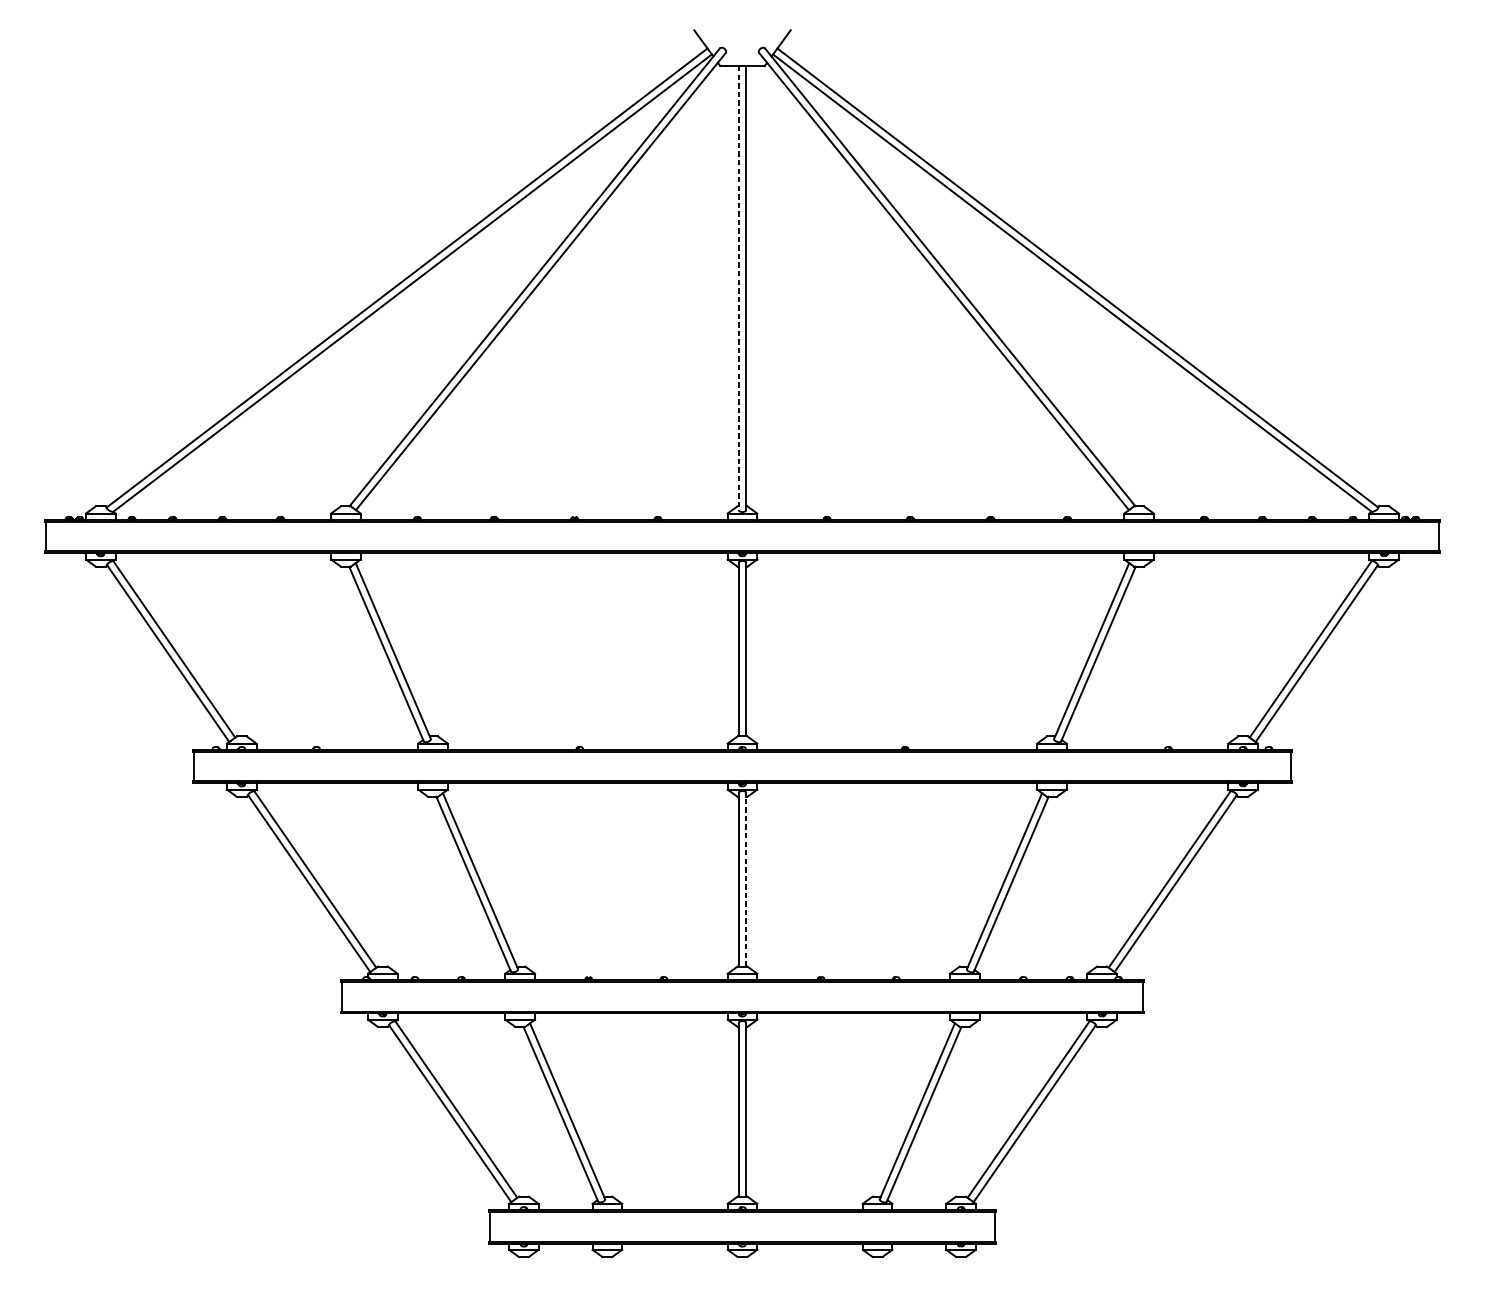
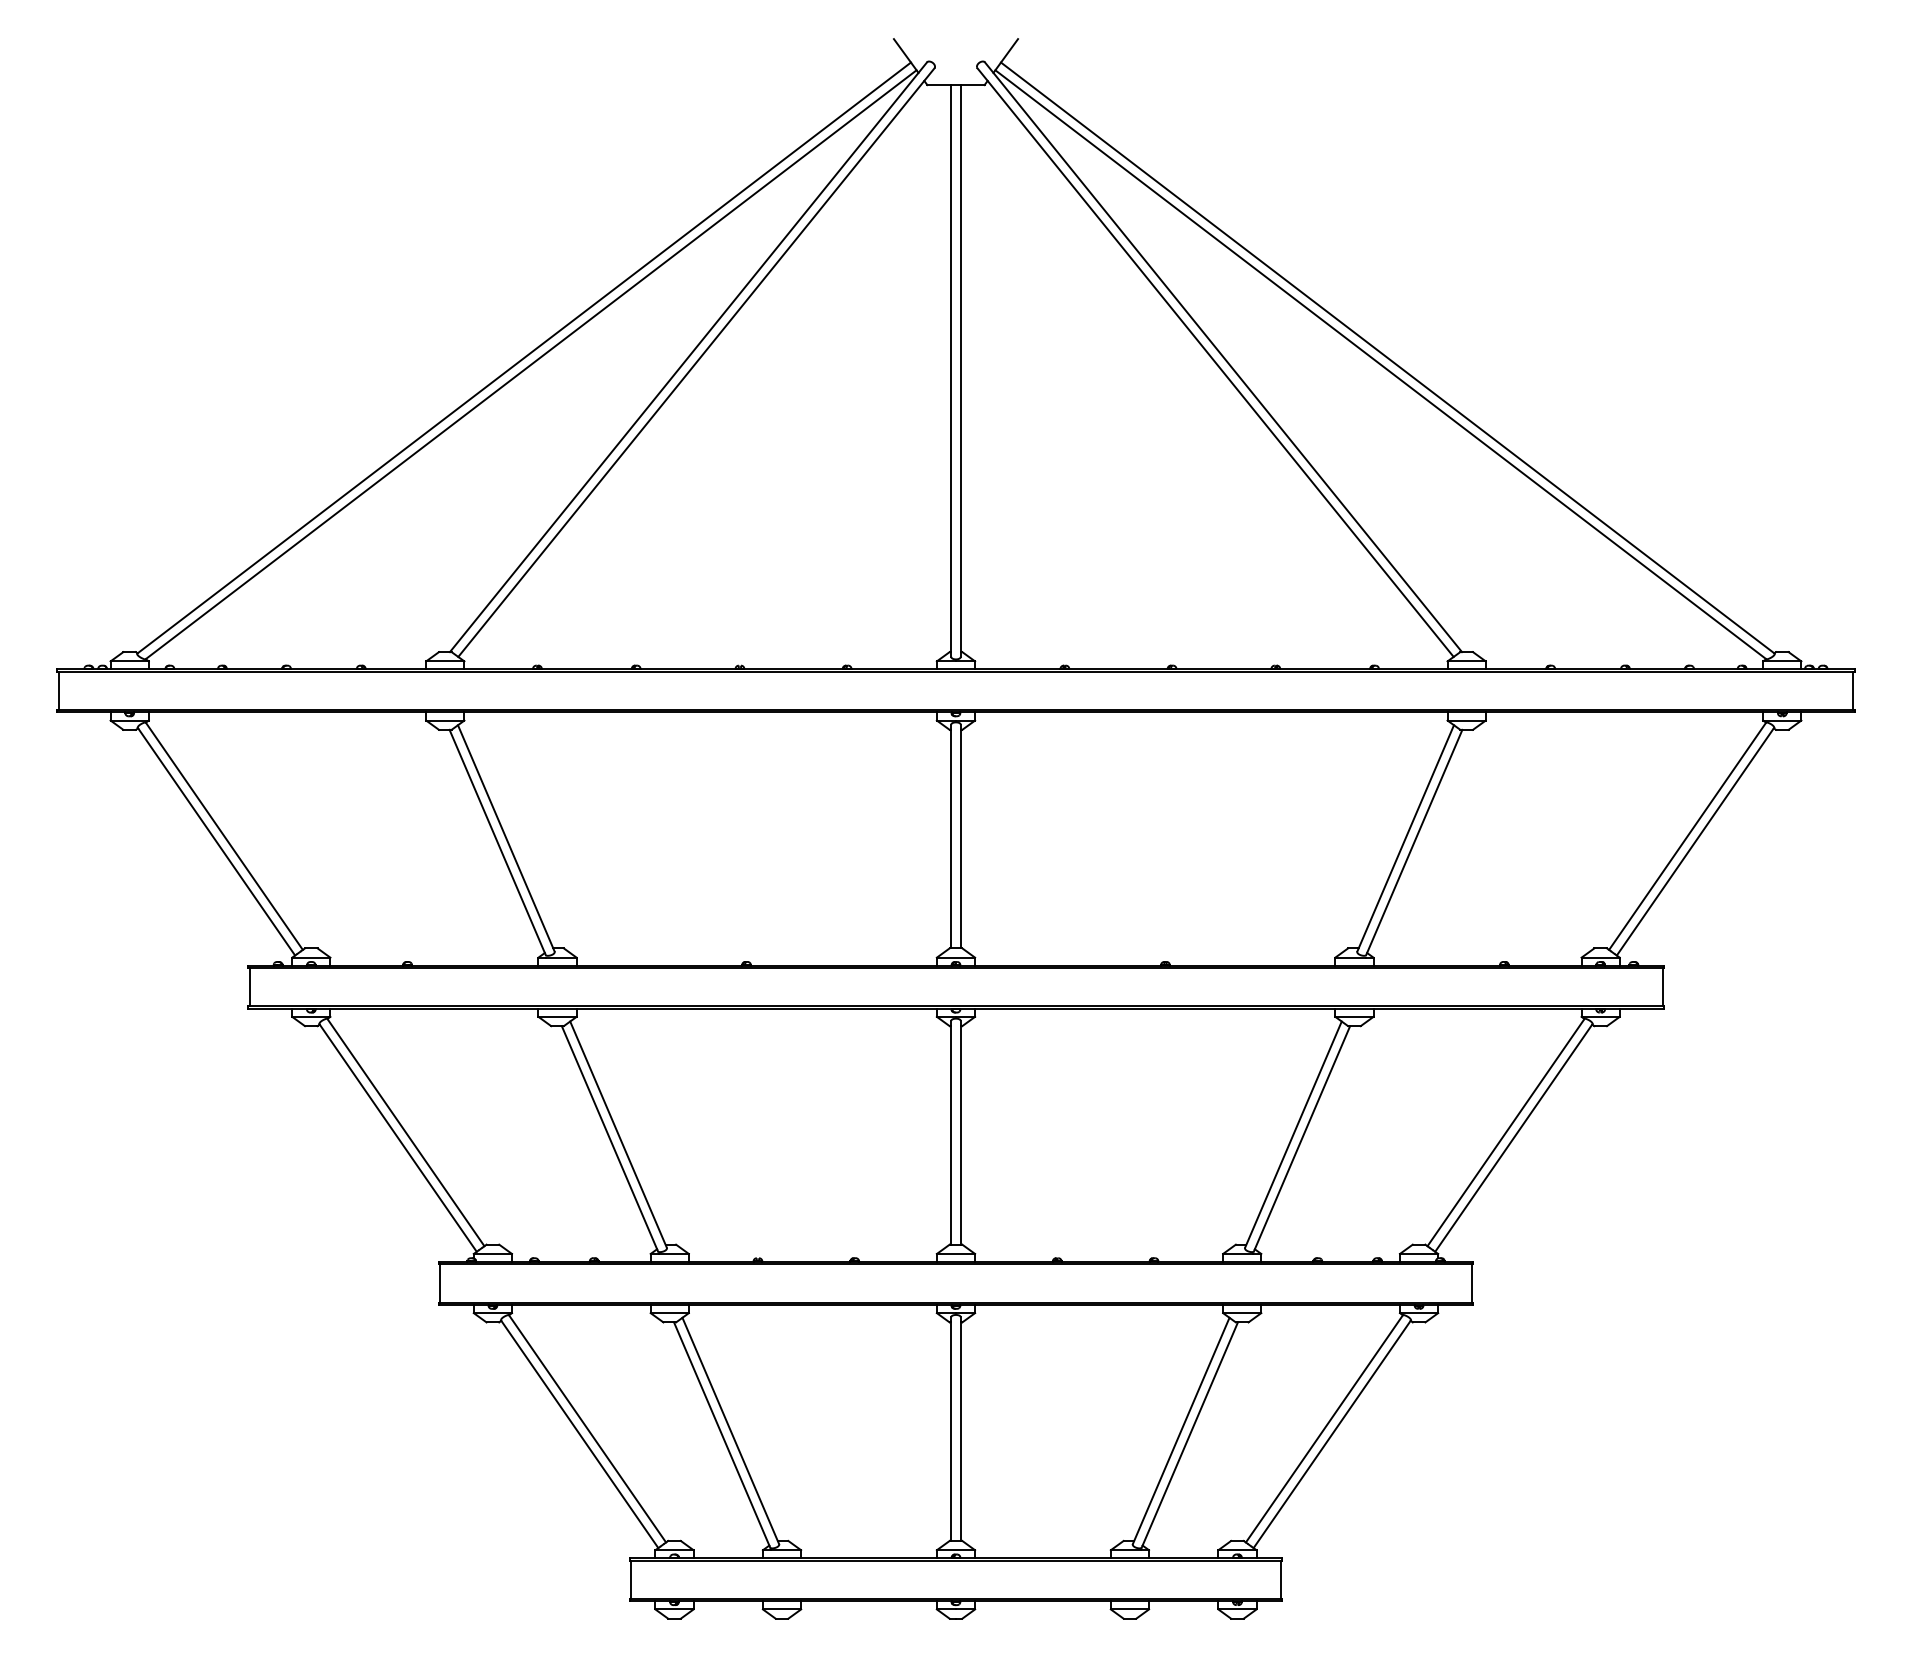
line: (739, 287) -> (951, 370), dashed -> solid
line: (745, 879) -> (960, 1132), dashed -> solid

